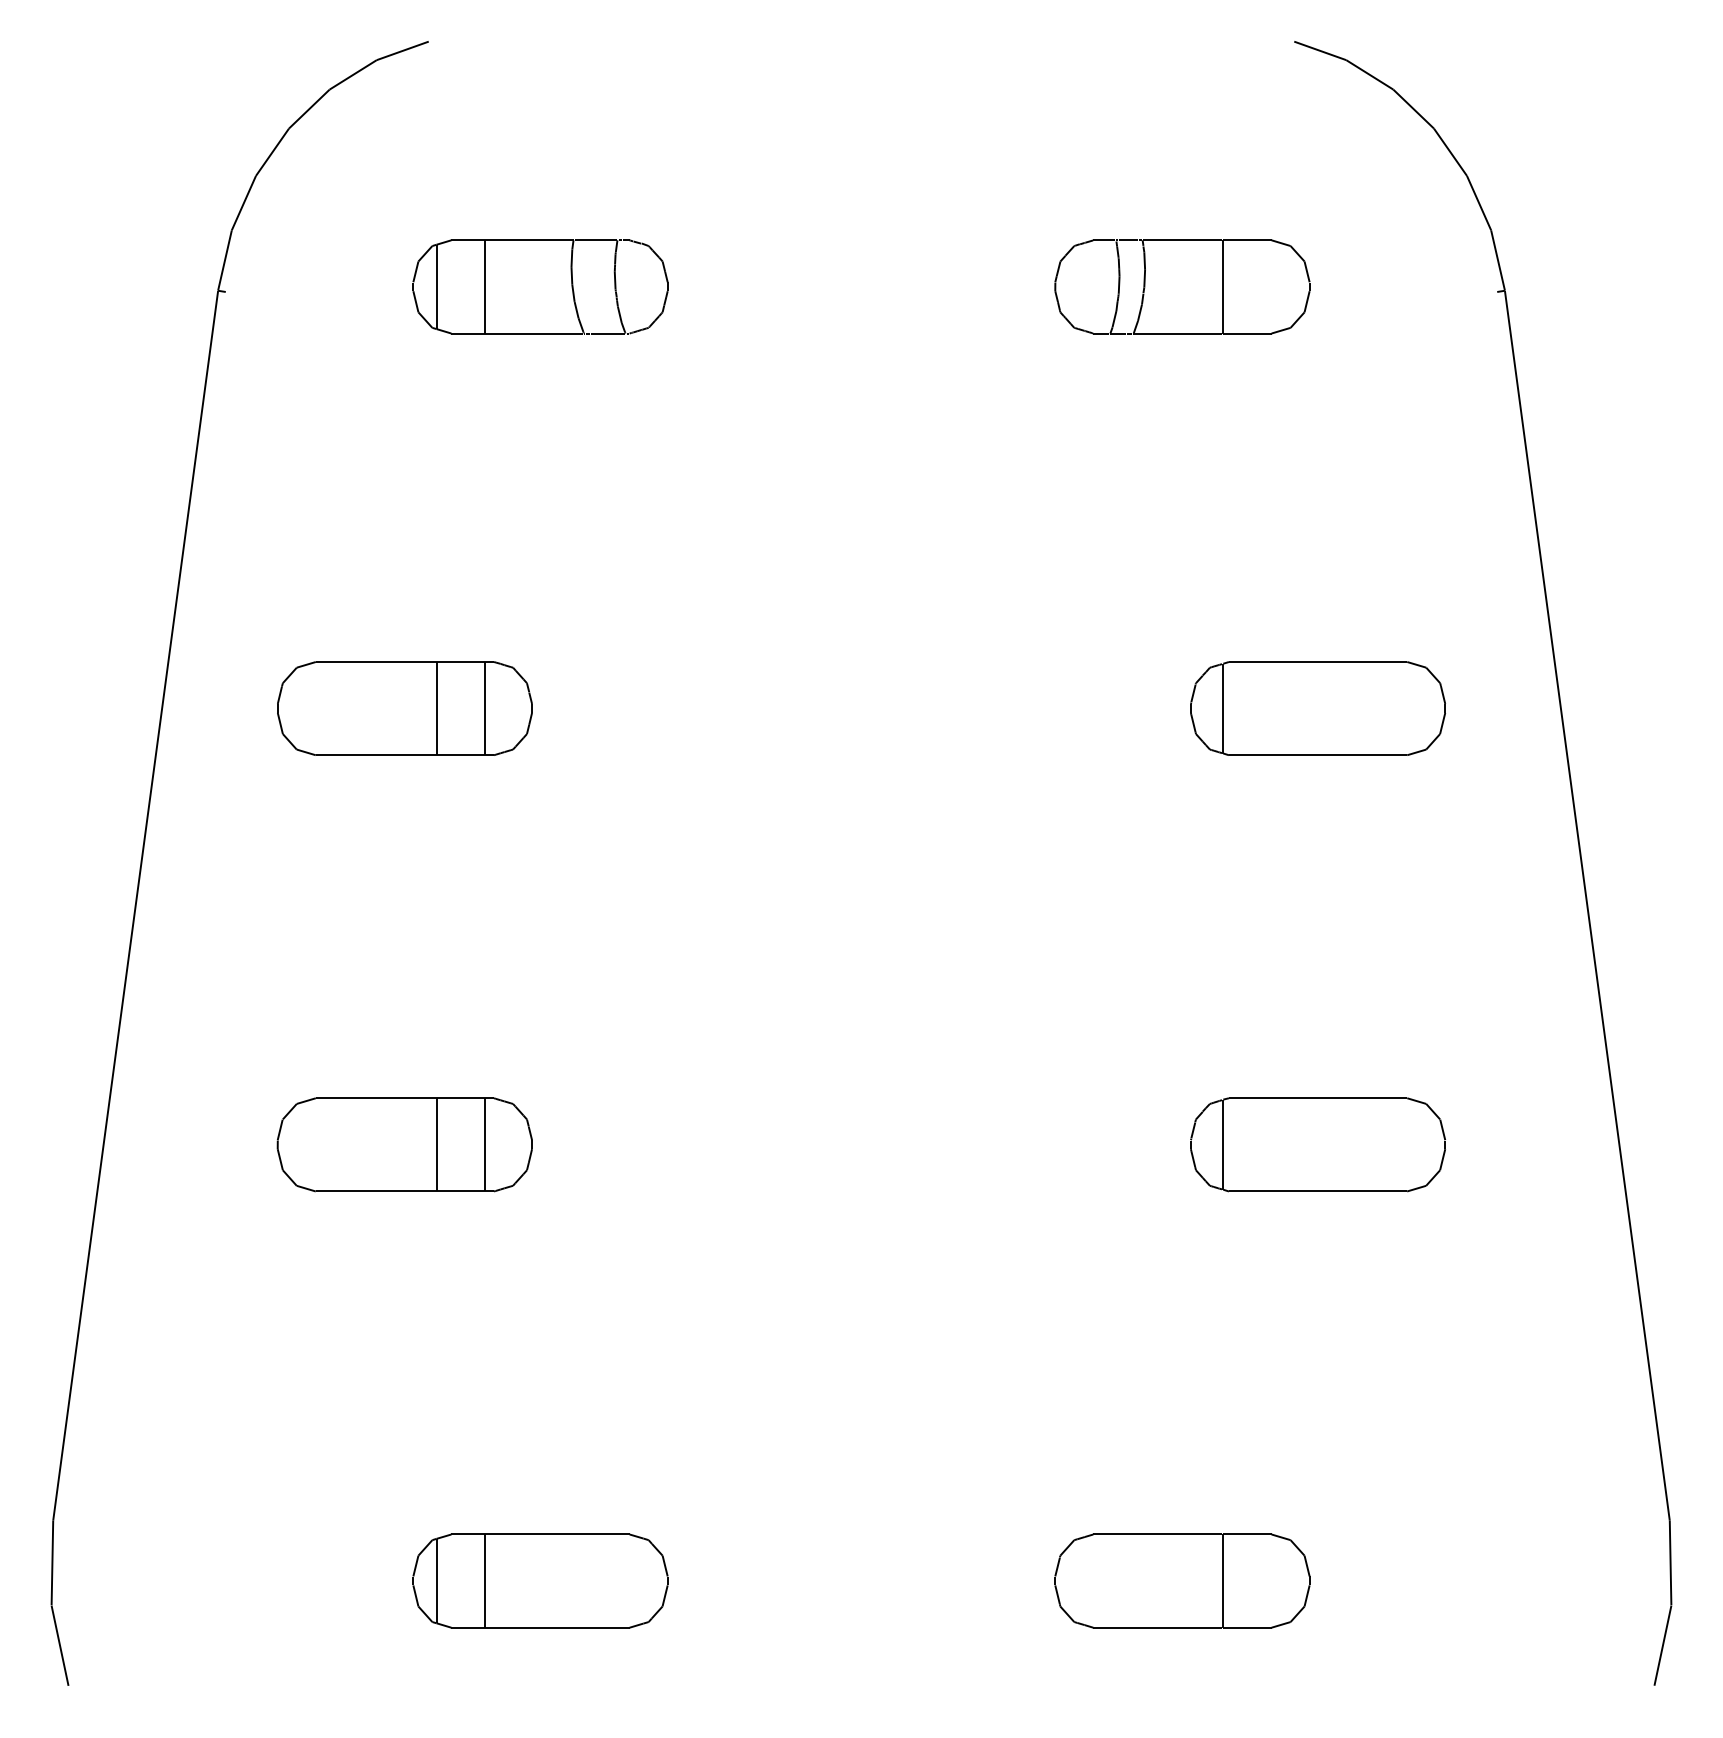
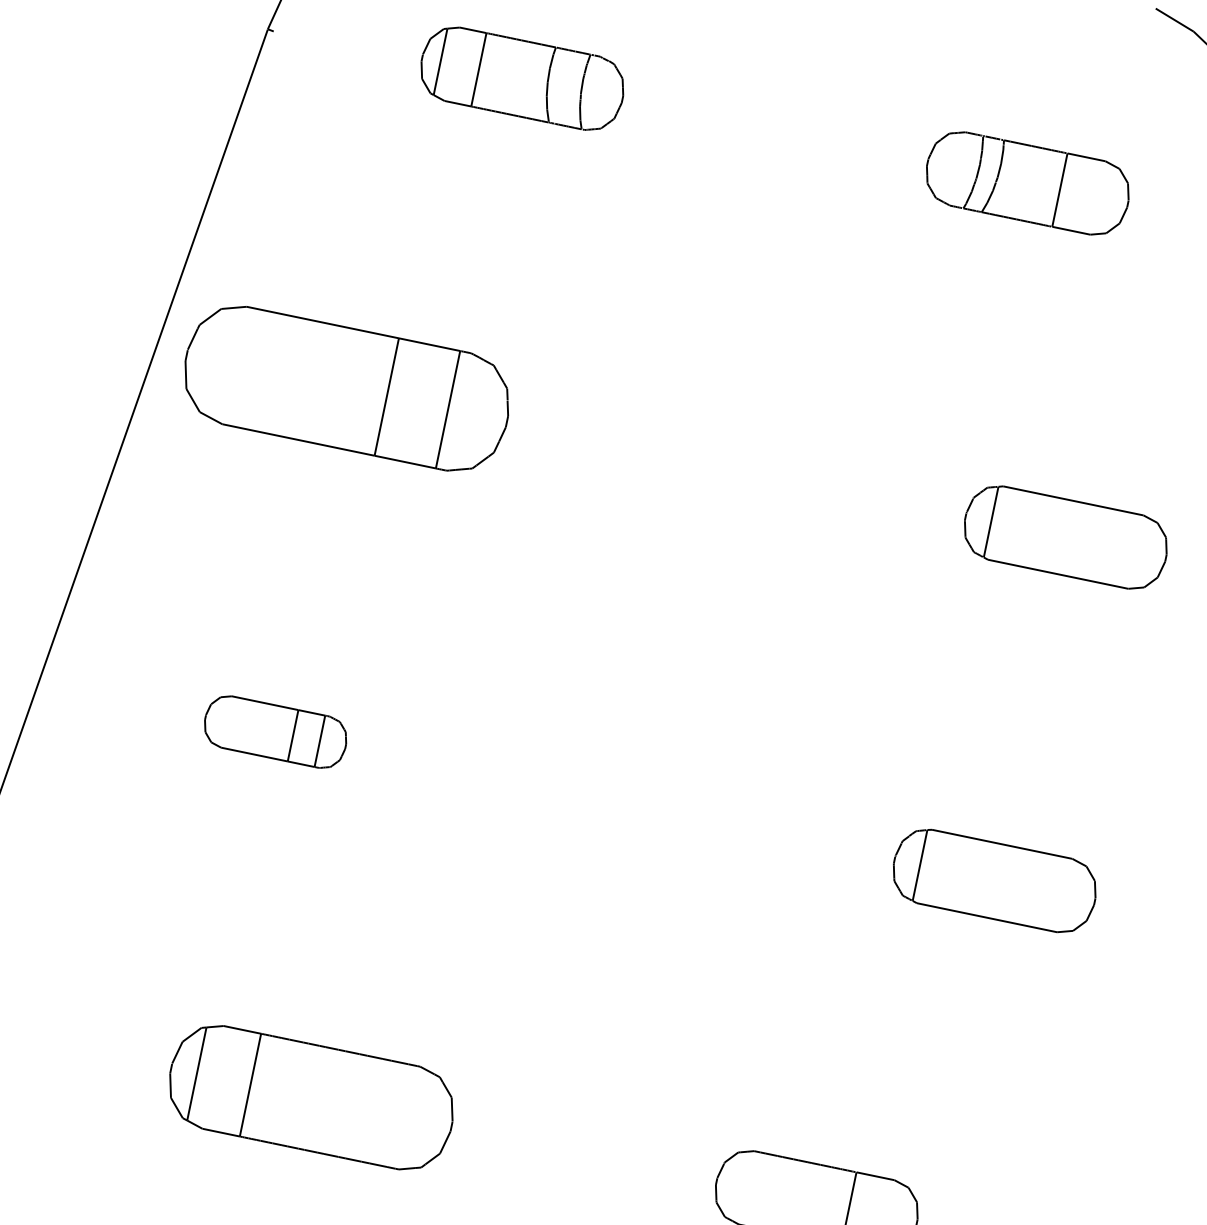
part: (404, 708) -> (346, 388), size x1.6
part: (404, 1144) -> (275, 731), size x0.7
part: (540, 1580) -> (311, 1097), size x1.4

